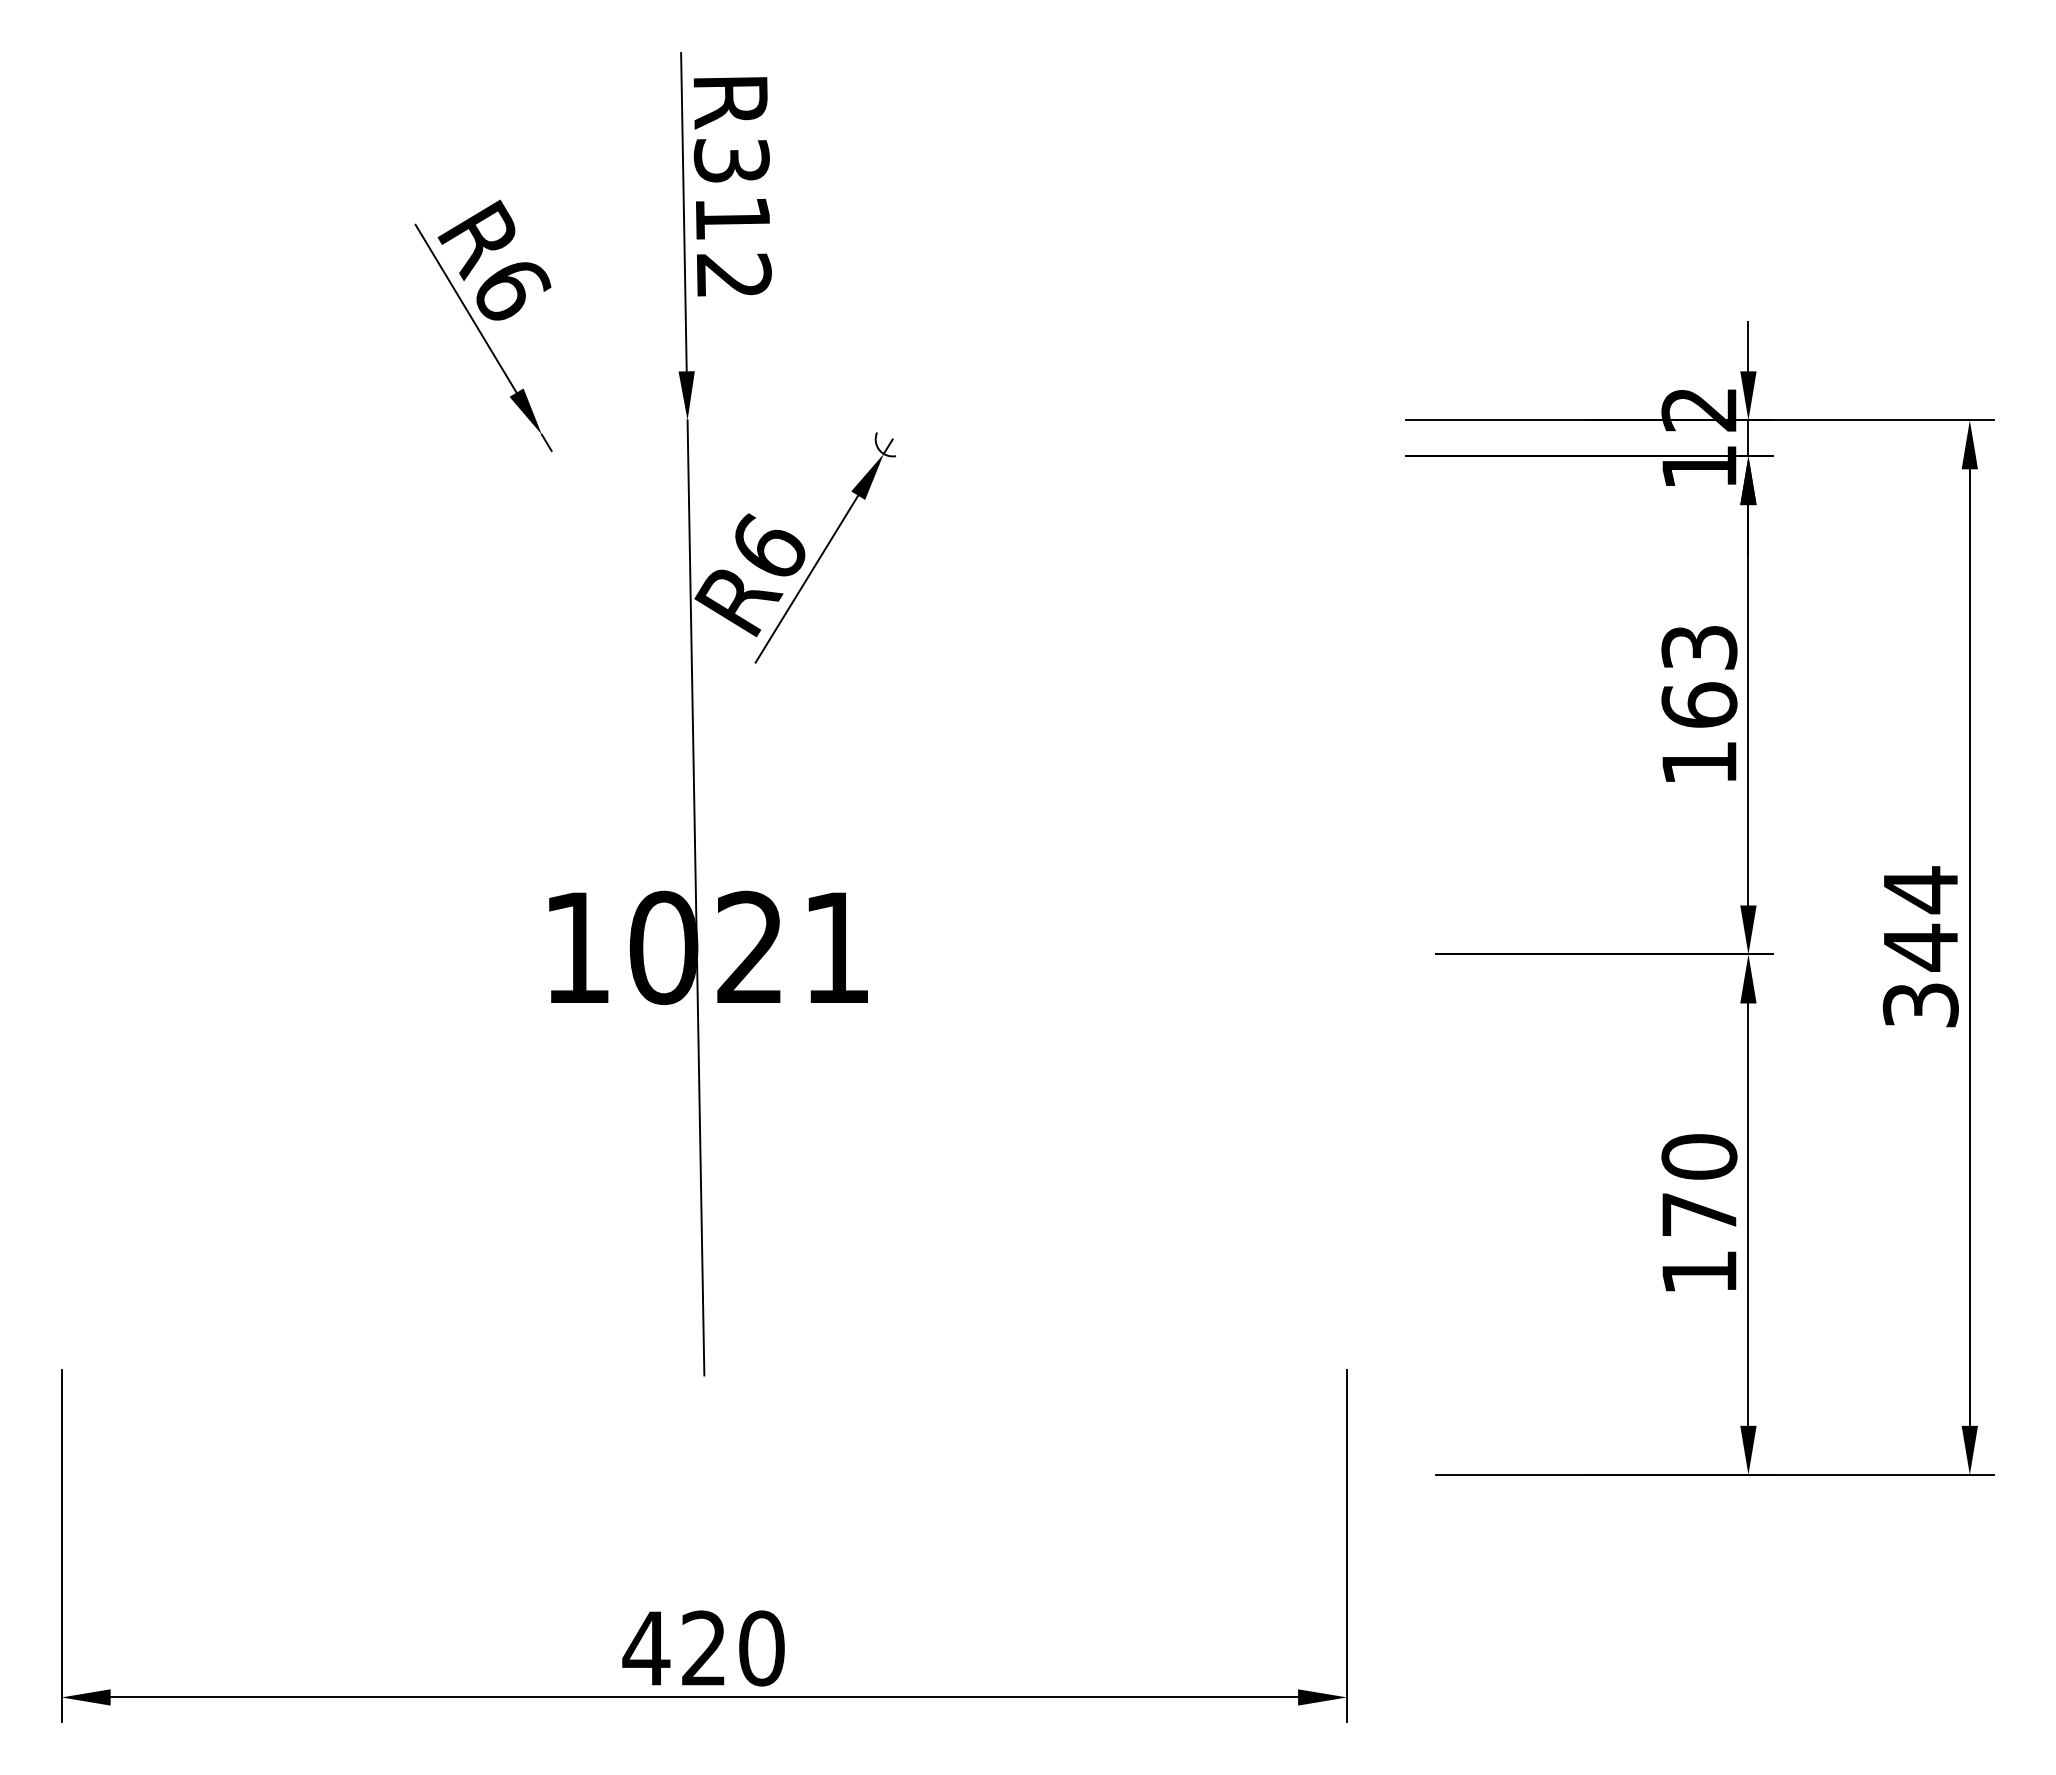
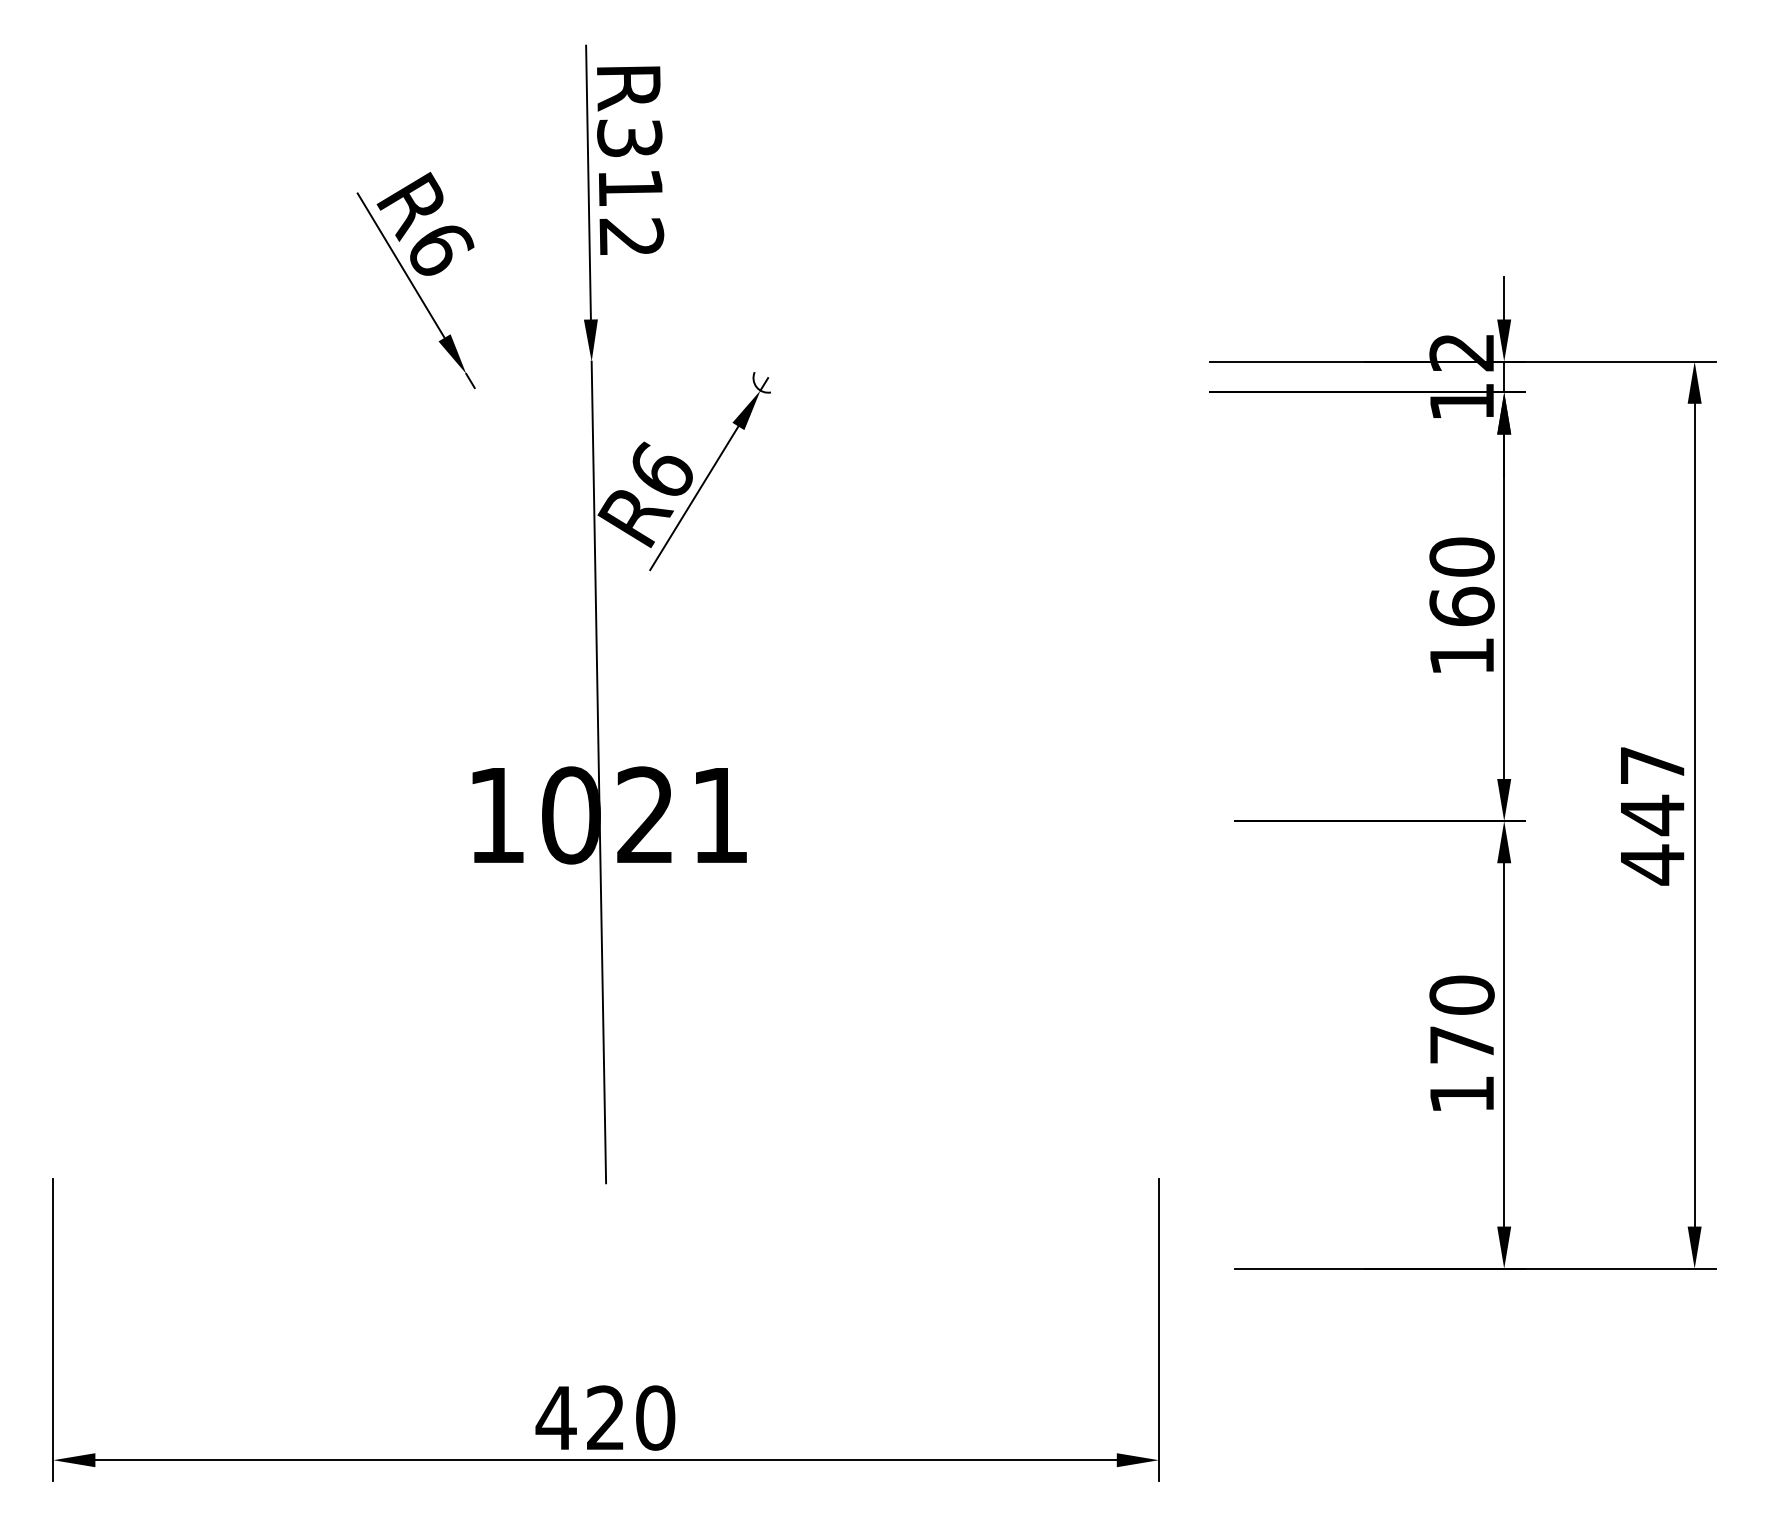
text: (1699, 647) -> (1462, 557), 163 -> 160
text: (1920, 947) -> (1652, 815), 344 -> 447

